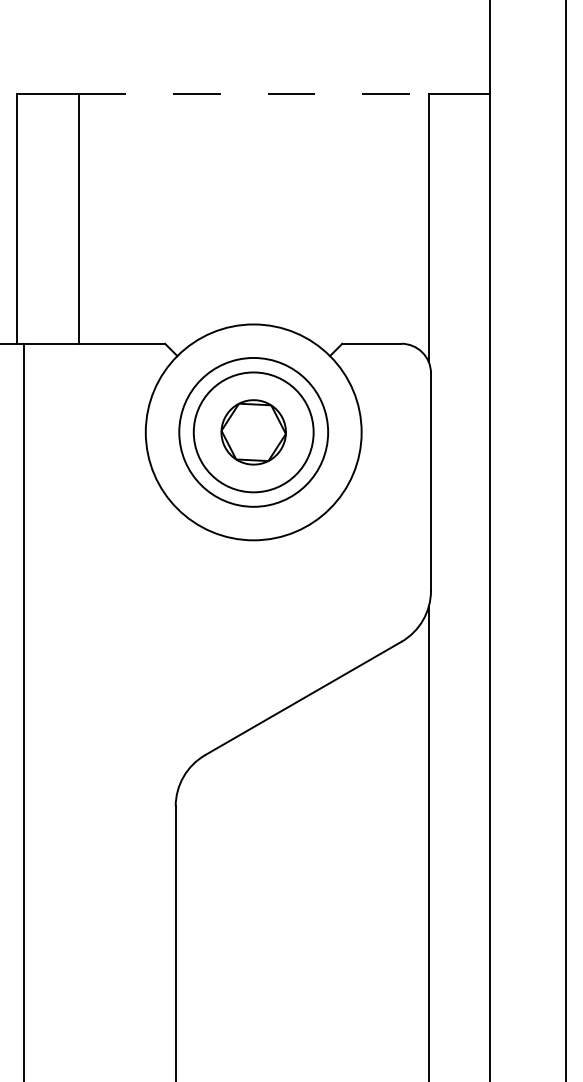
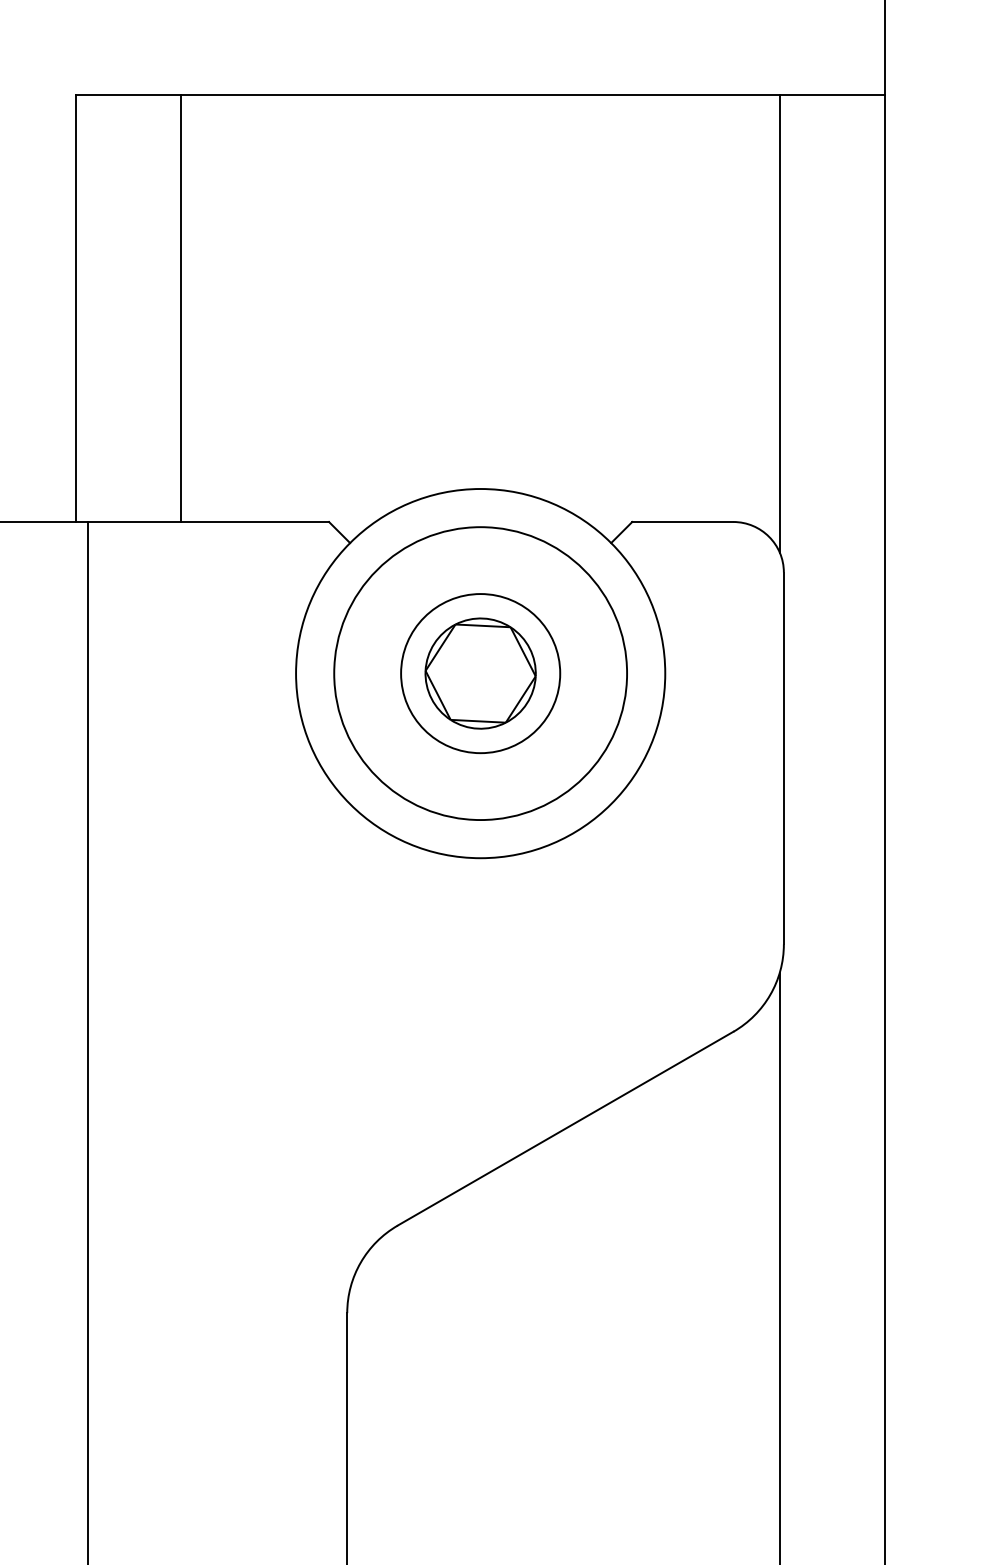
line: (253, 94) -> (480, 95), dashed -> solid
circle: (253, 431) -> (480, 672), size x0.62
circle: (253, 432) -> (480, 673), size x1.43

